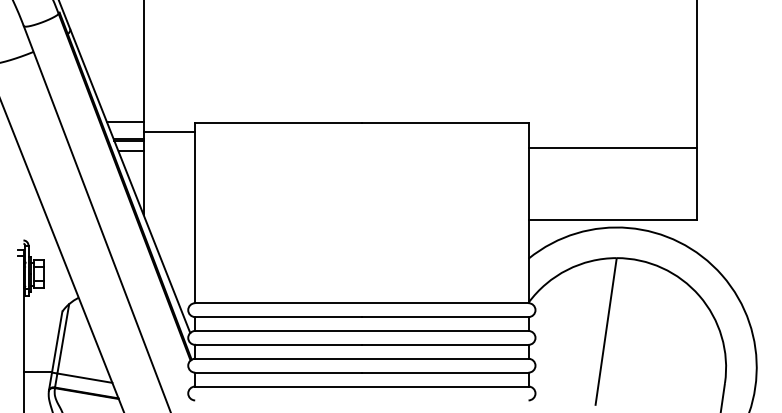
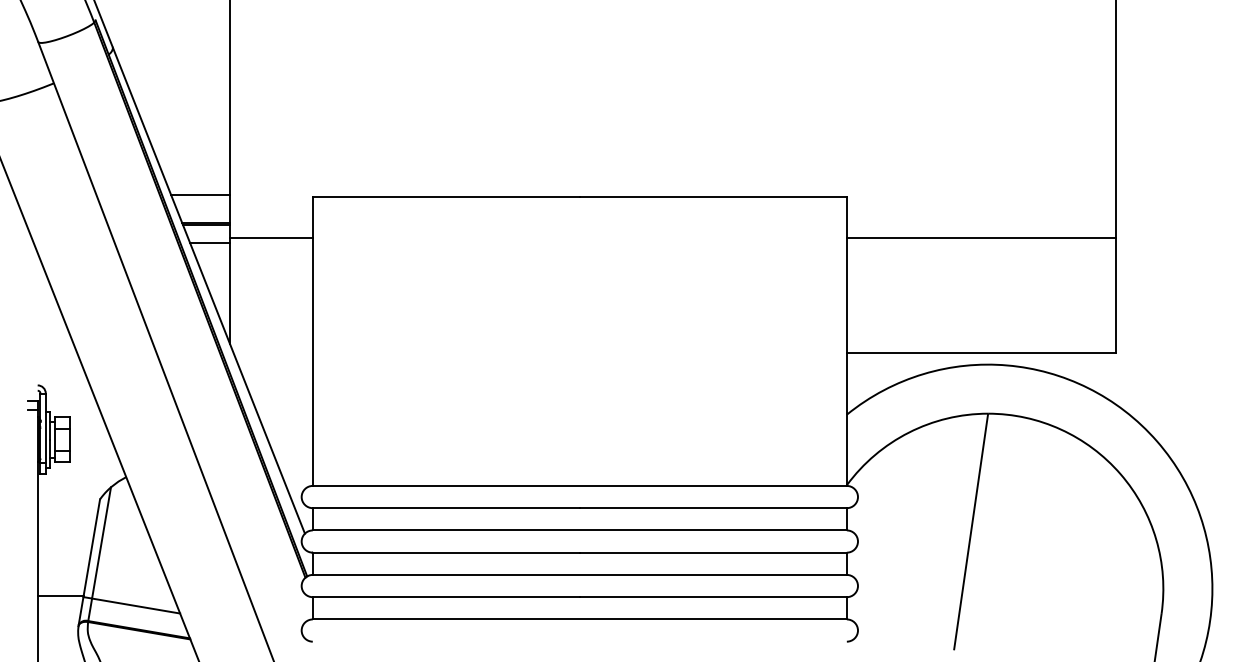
line: (169, 132) -> (271, 238), moved

